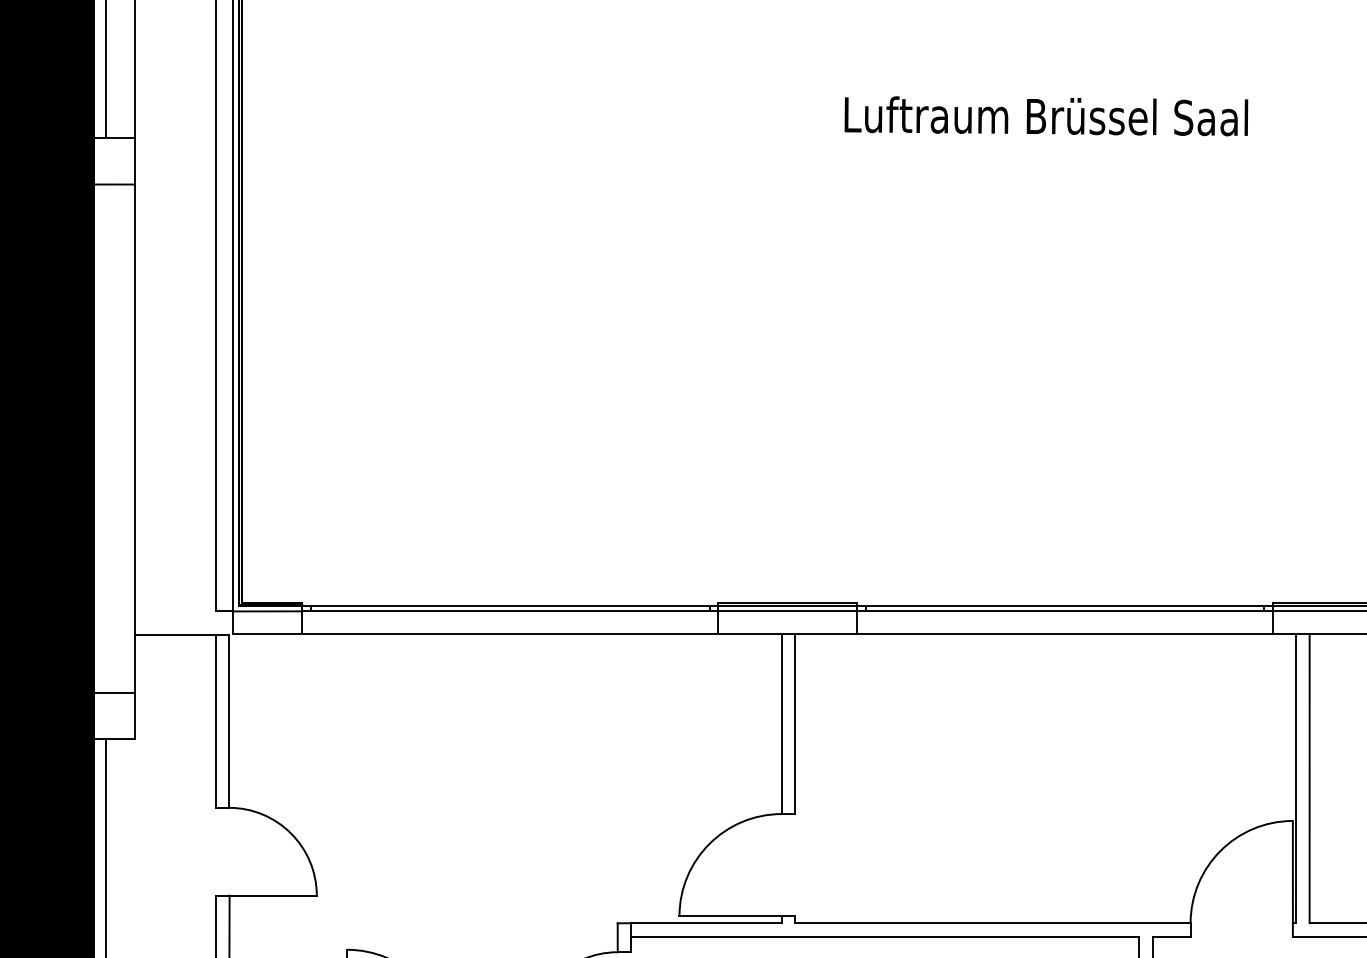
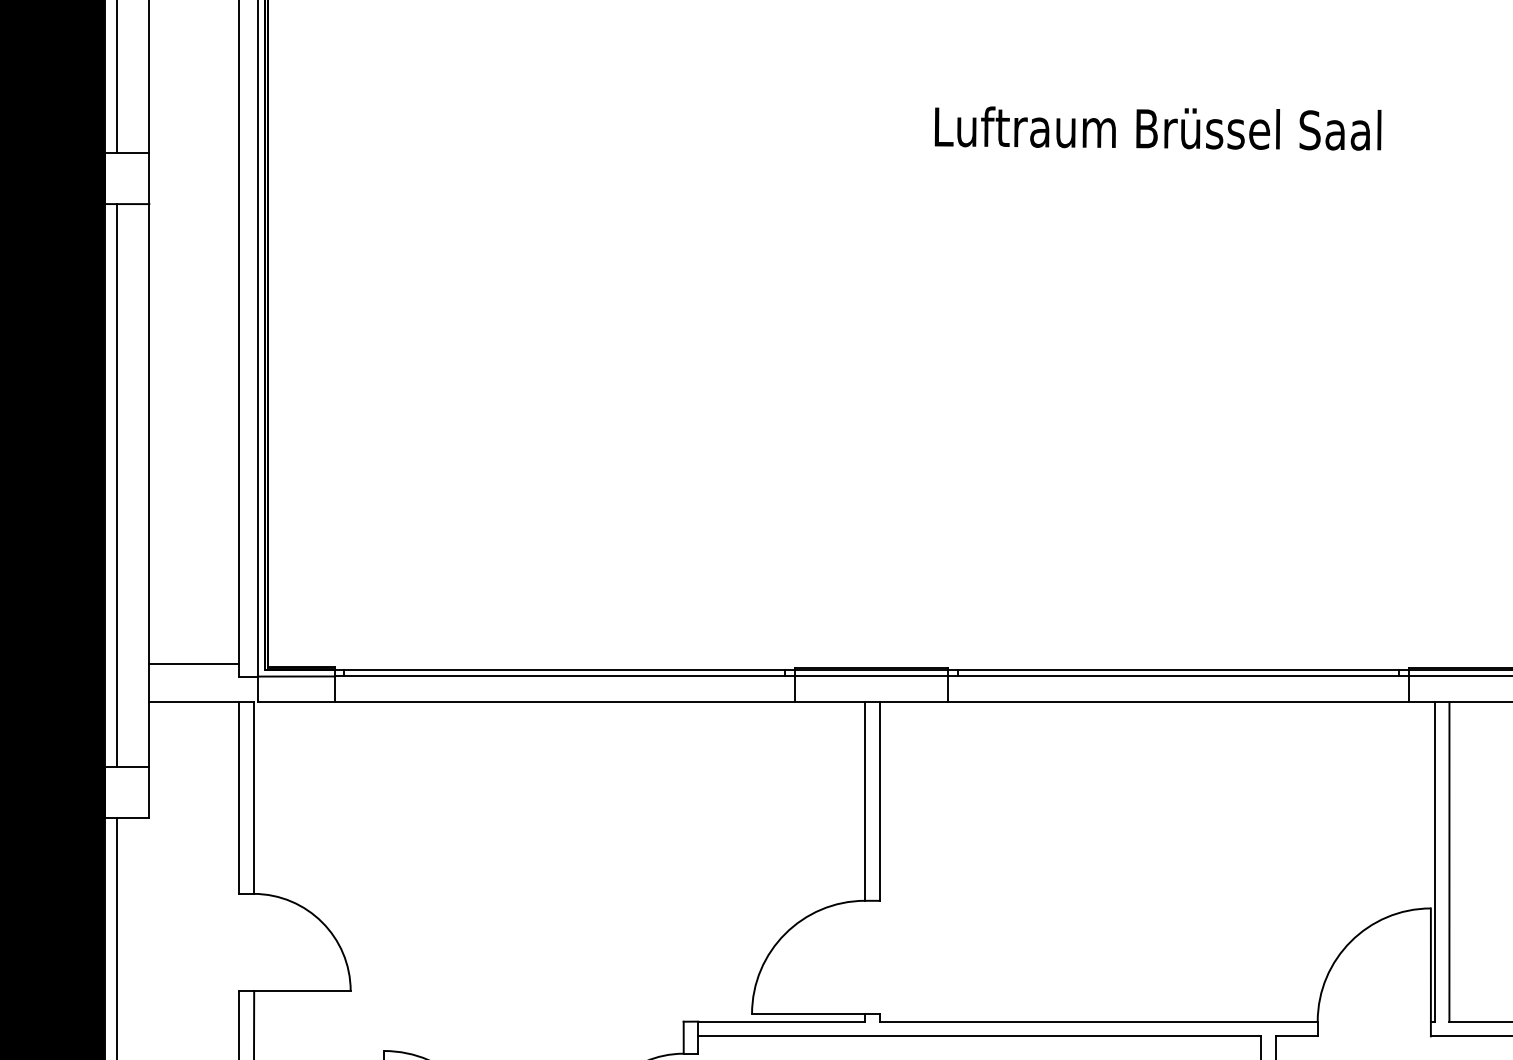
line: (106, 438) -> (117, 485), added
line: (174, 599) -> (193, 663), added

